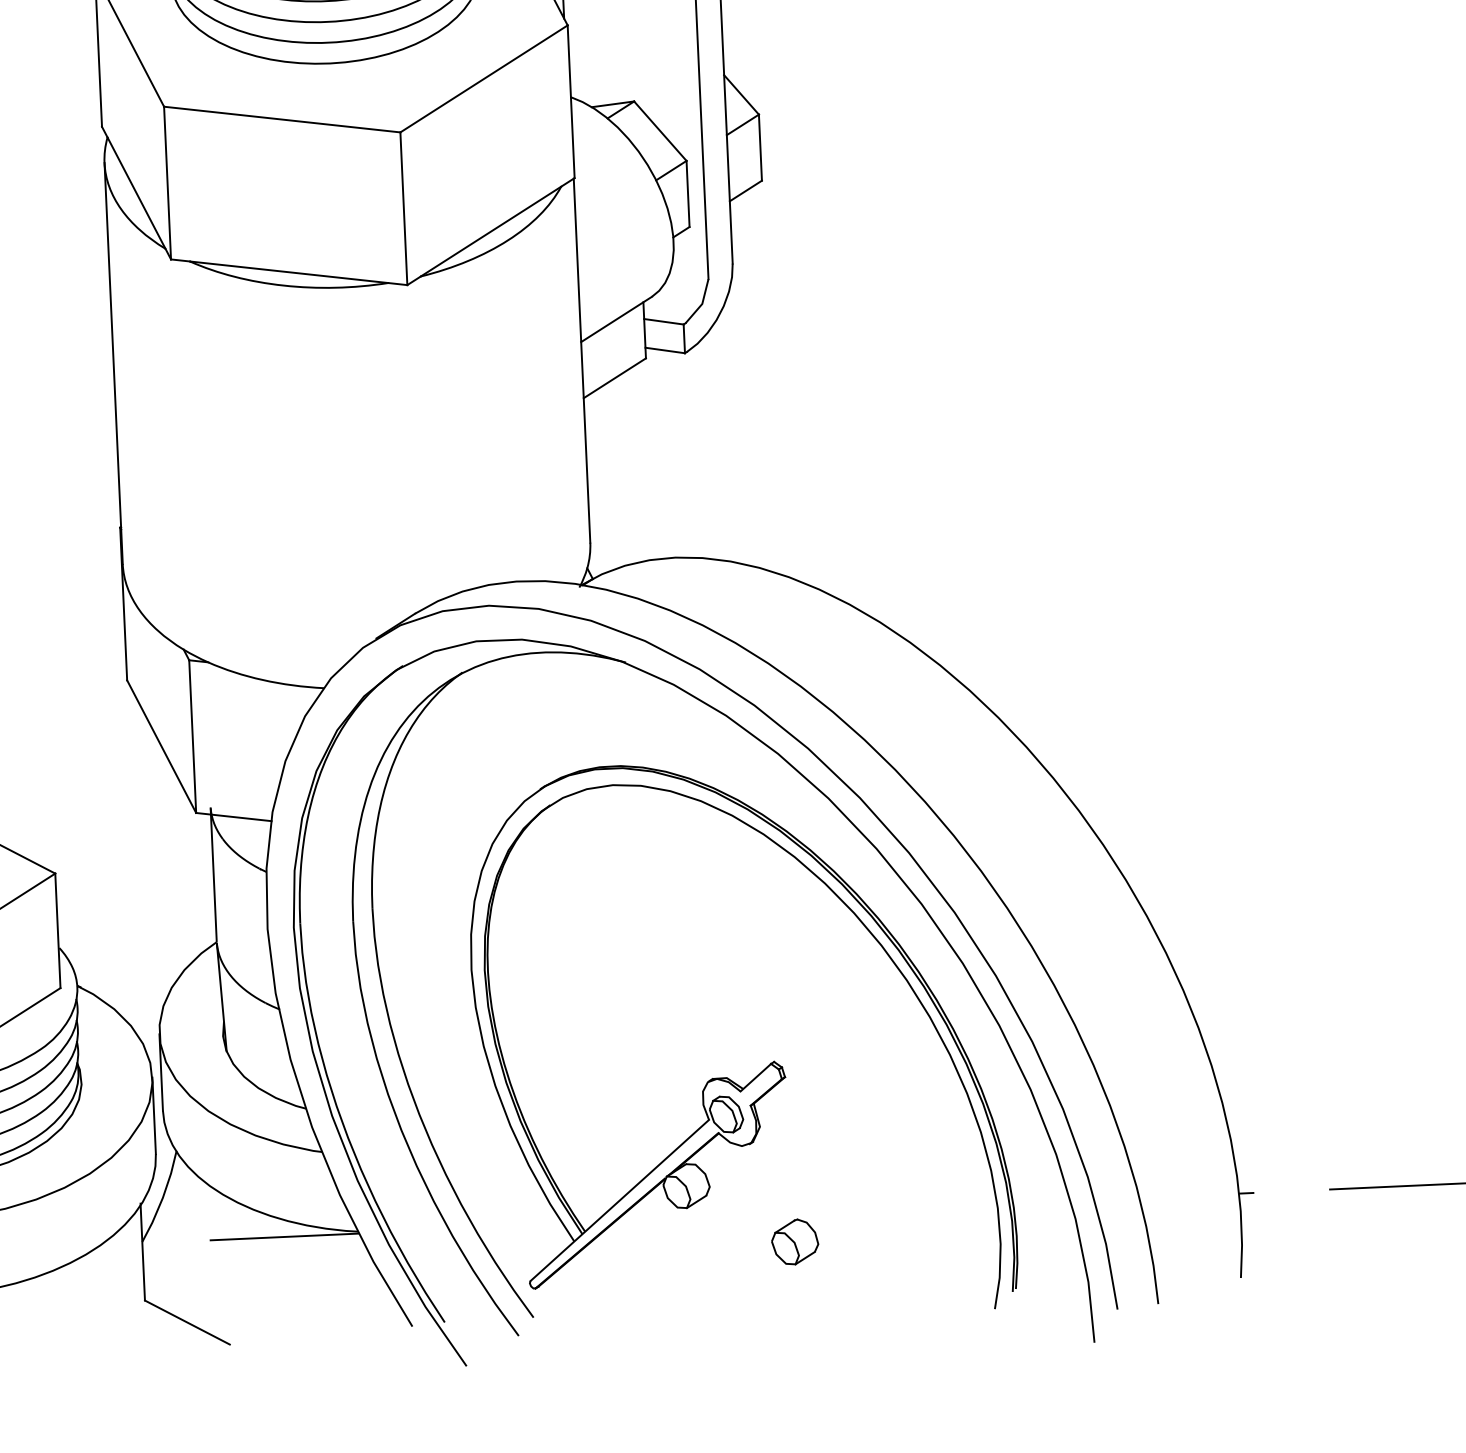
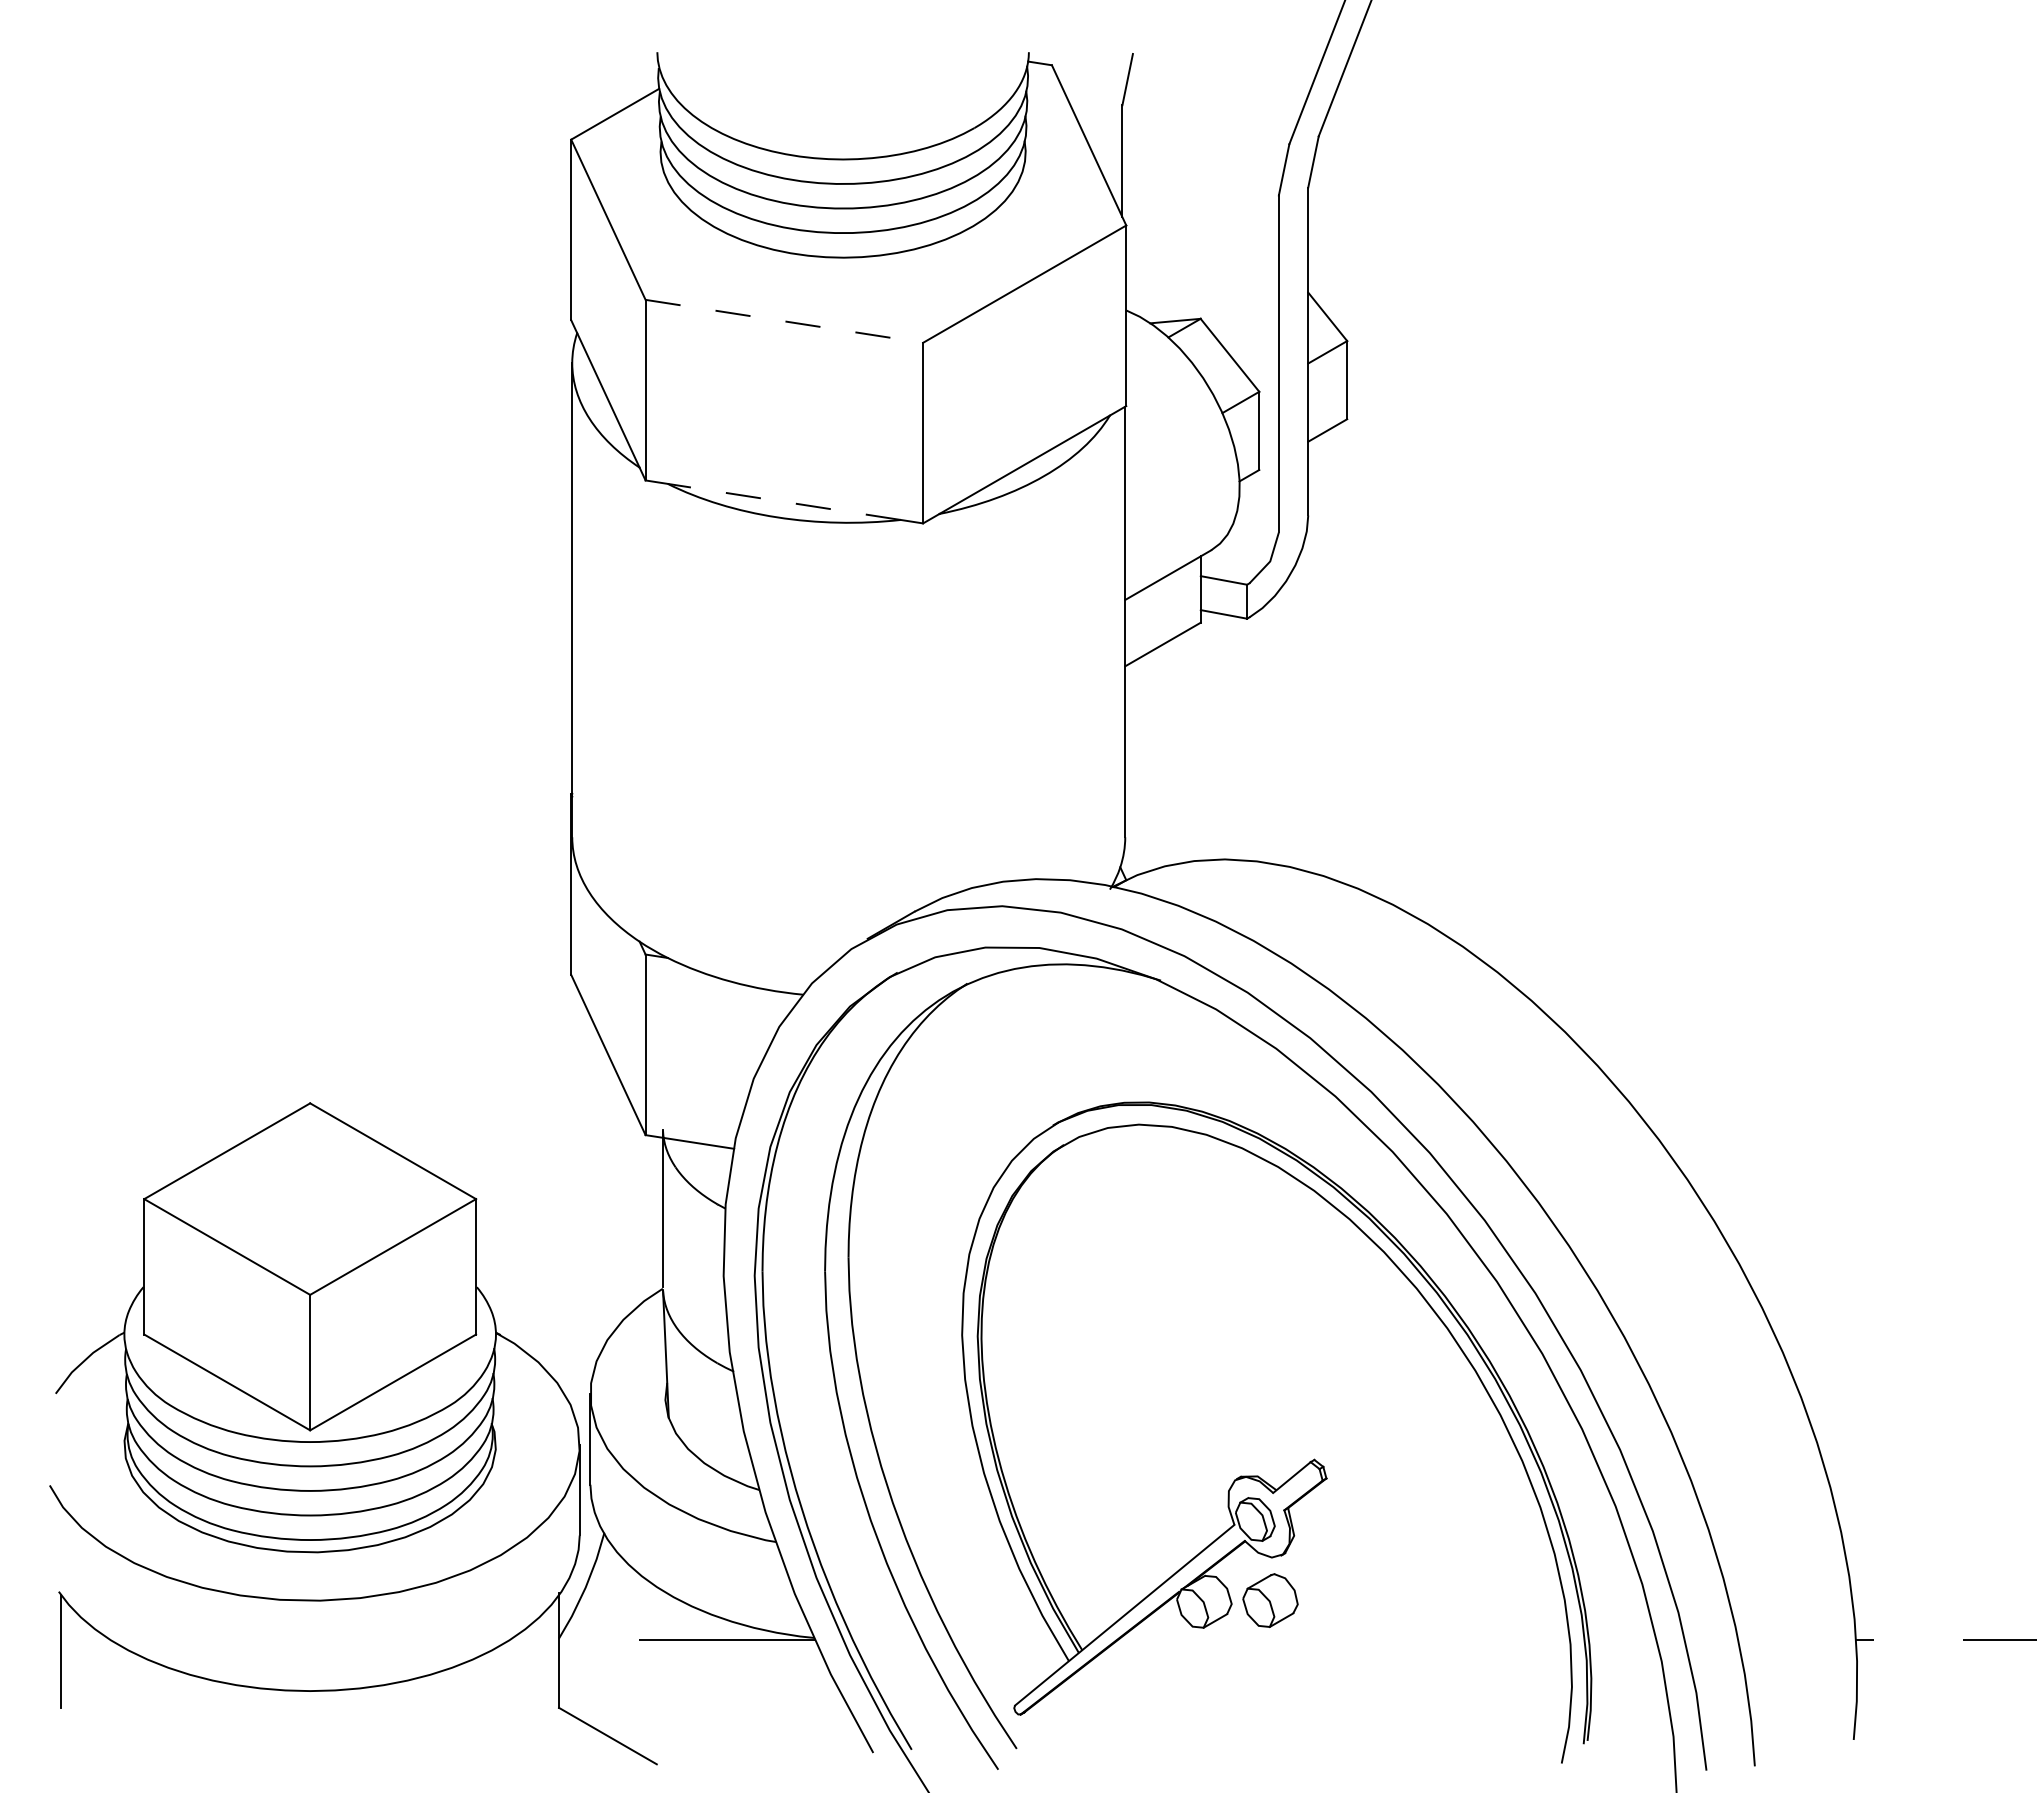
line: (282, 119) -> (784, 321), solid -> dashed
line: (289, 271) -> (784, 501), solid -> dashed
part: (795, 1241) -> (1270, 1600), moved

